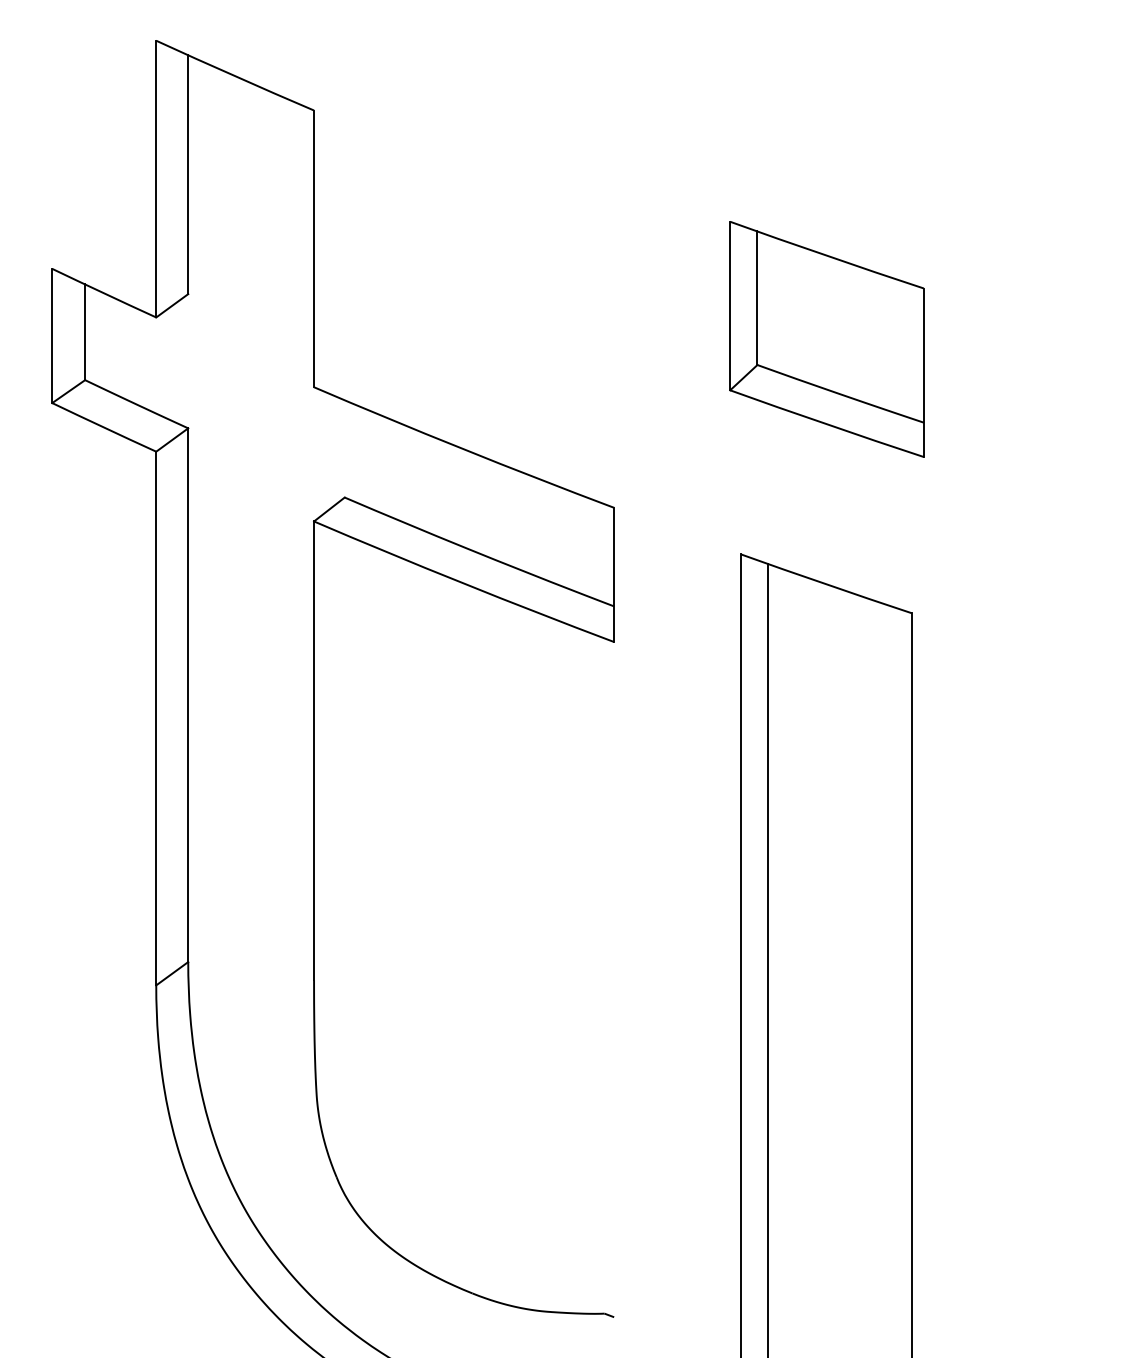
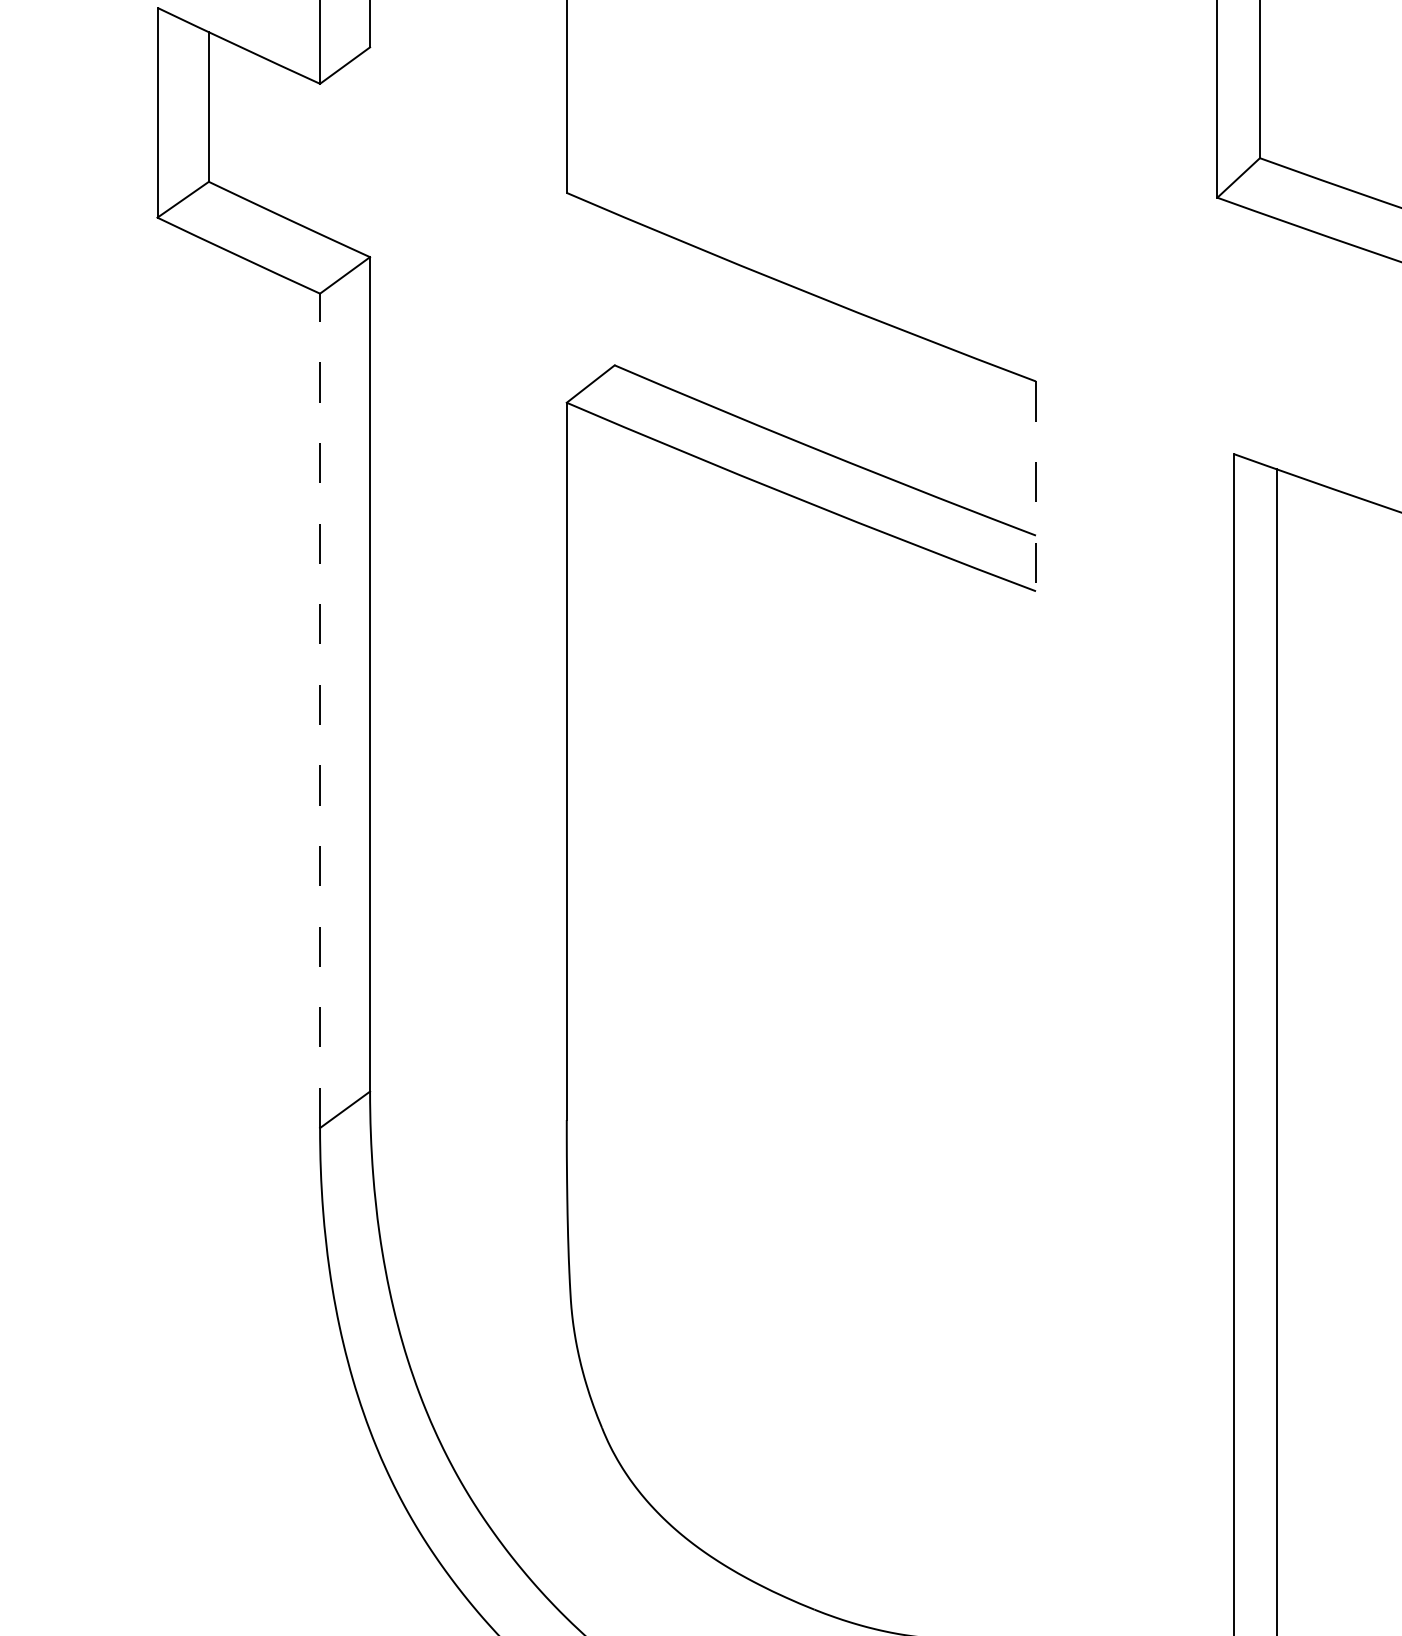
line: (614, 575) -> (1036, 487), solid -> dashed
line: (156, 718) -> (320, 710), solid -> dashed

